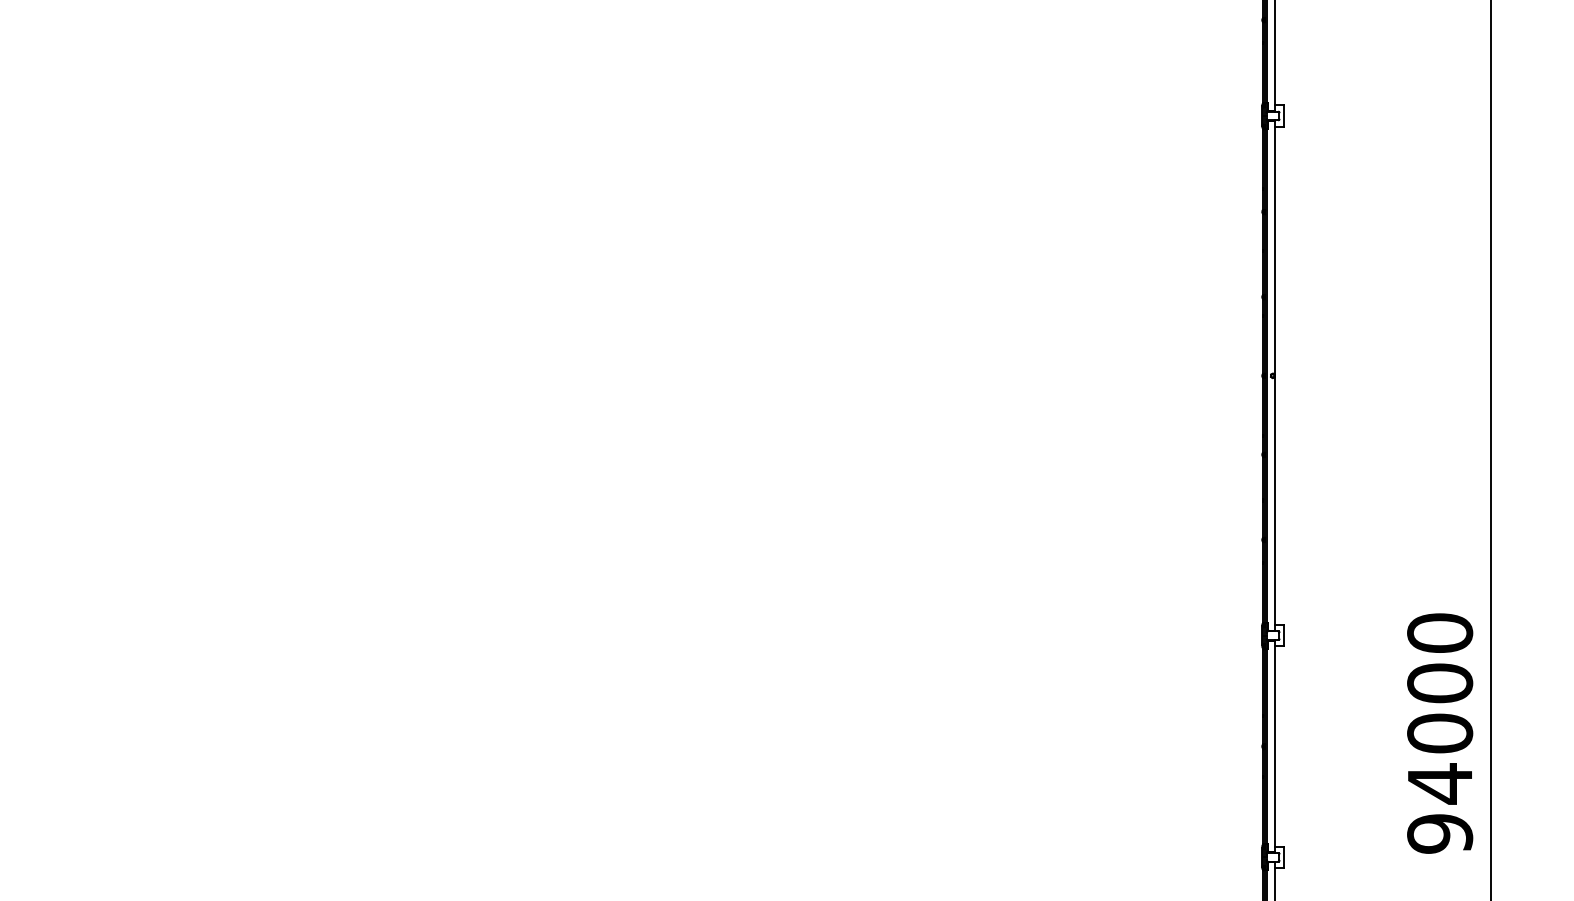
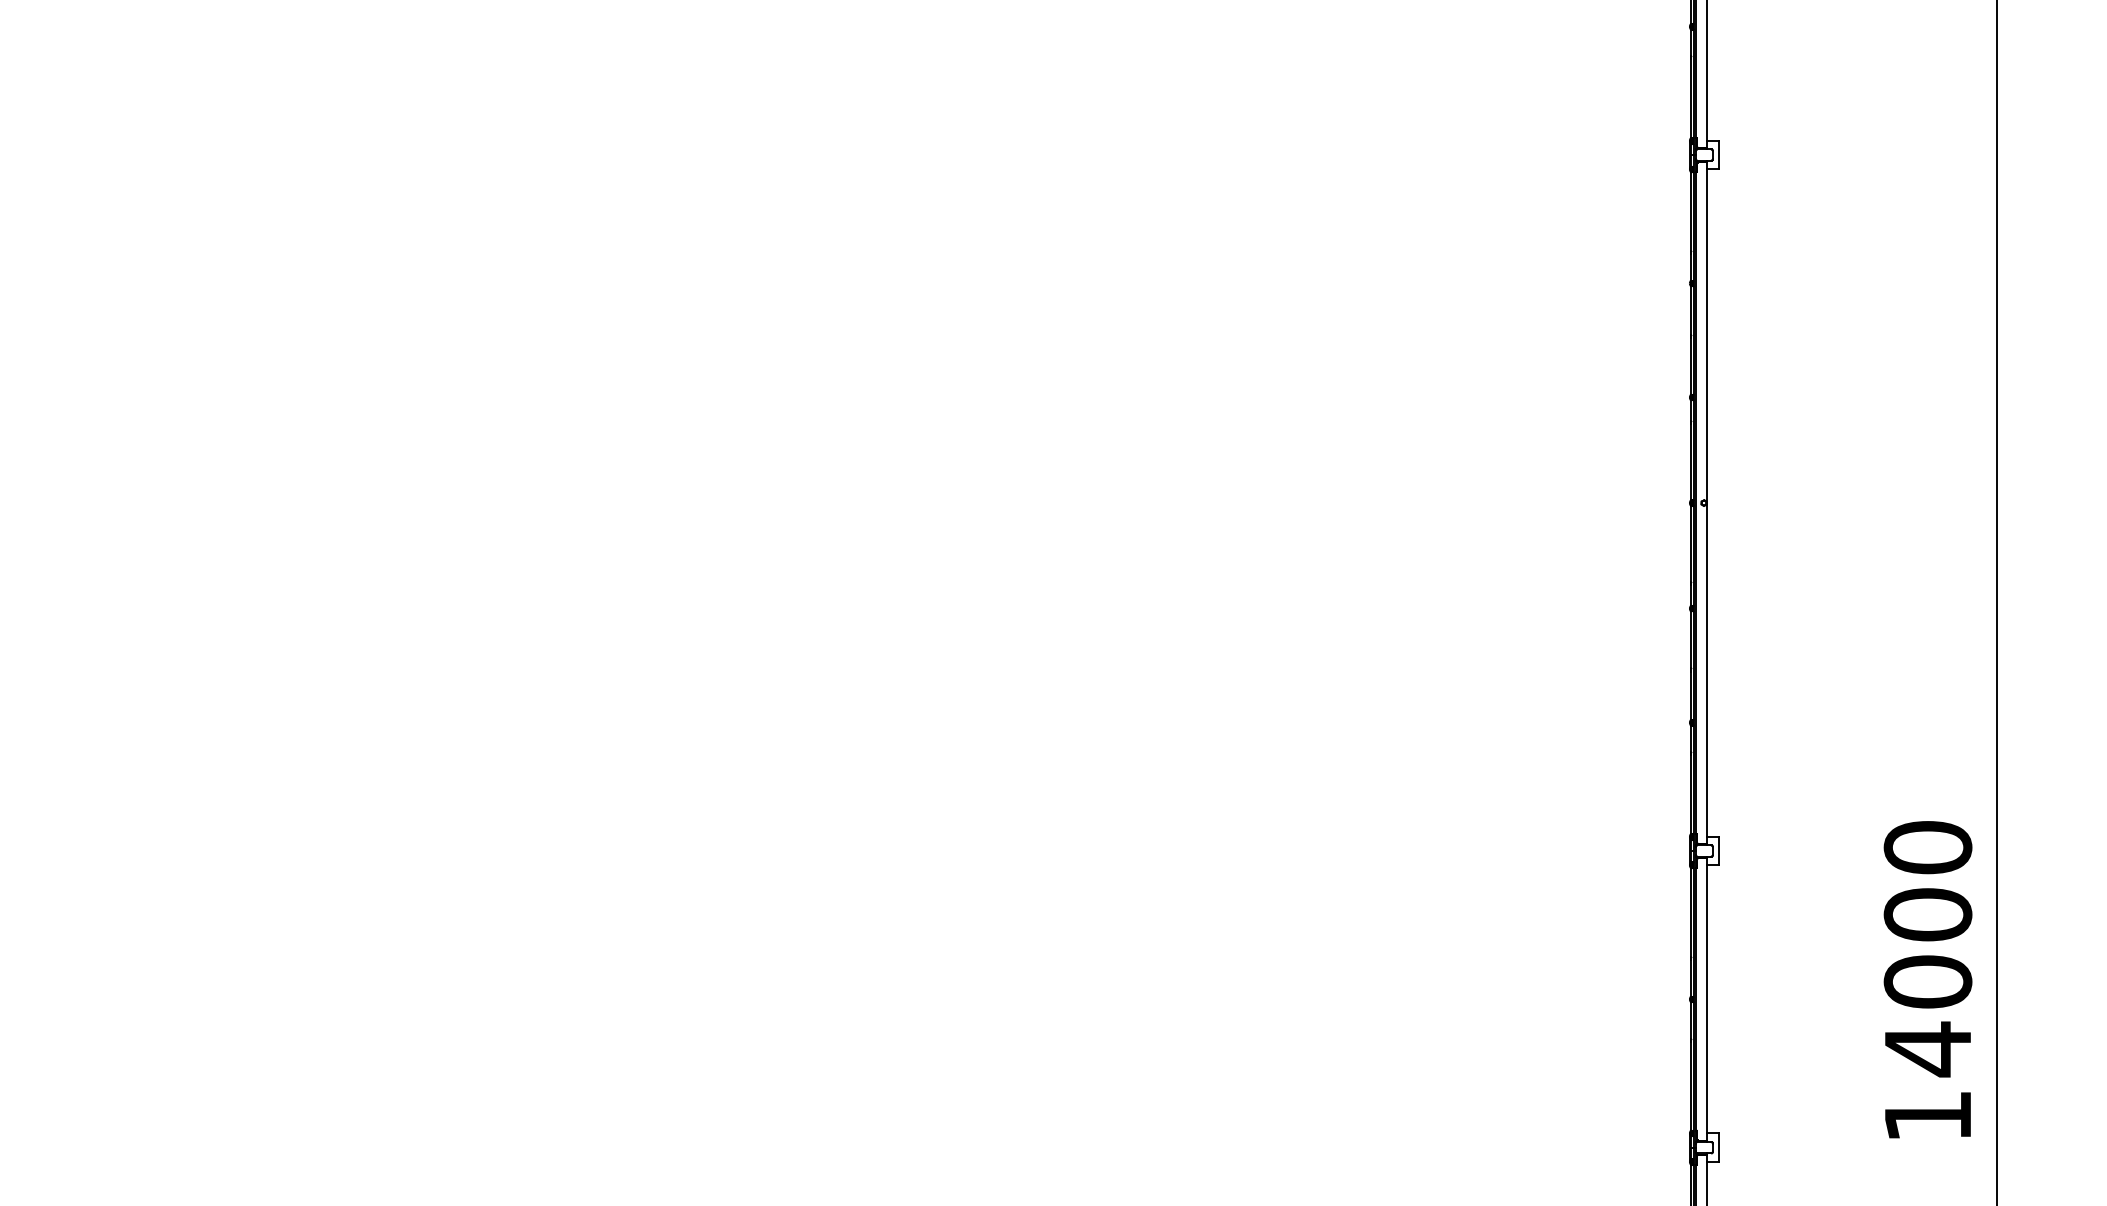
text: (1439, 833) -> (1927, 1116), 94000 -> 14000

